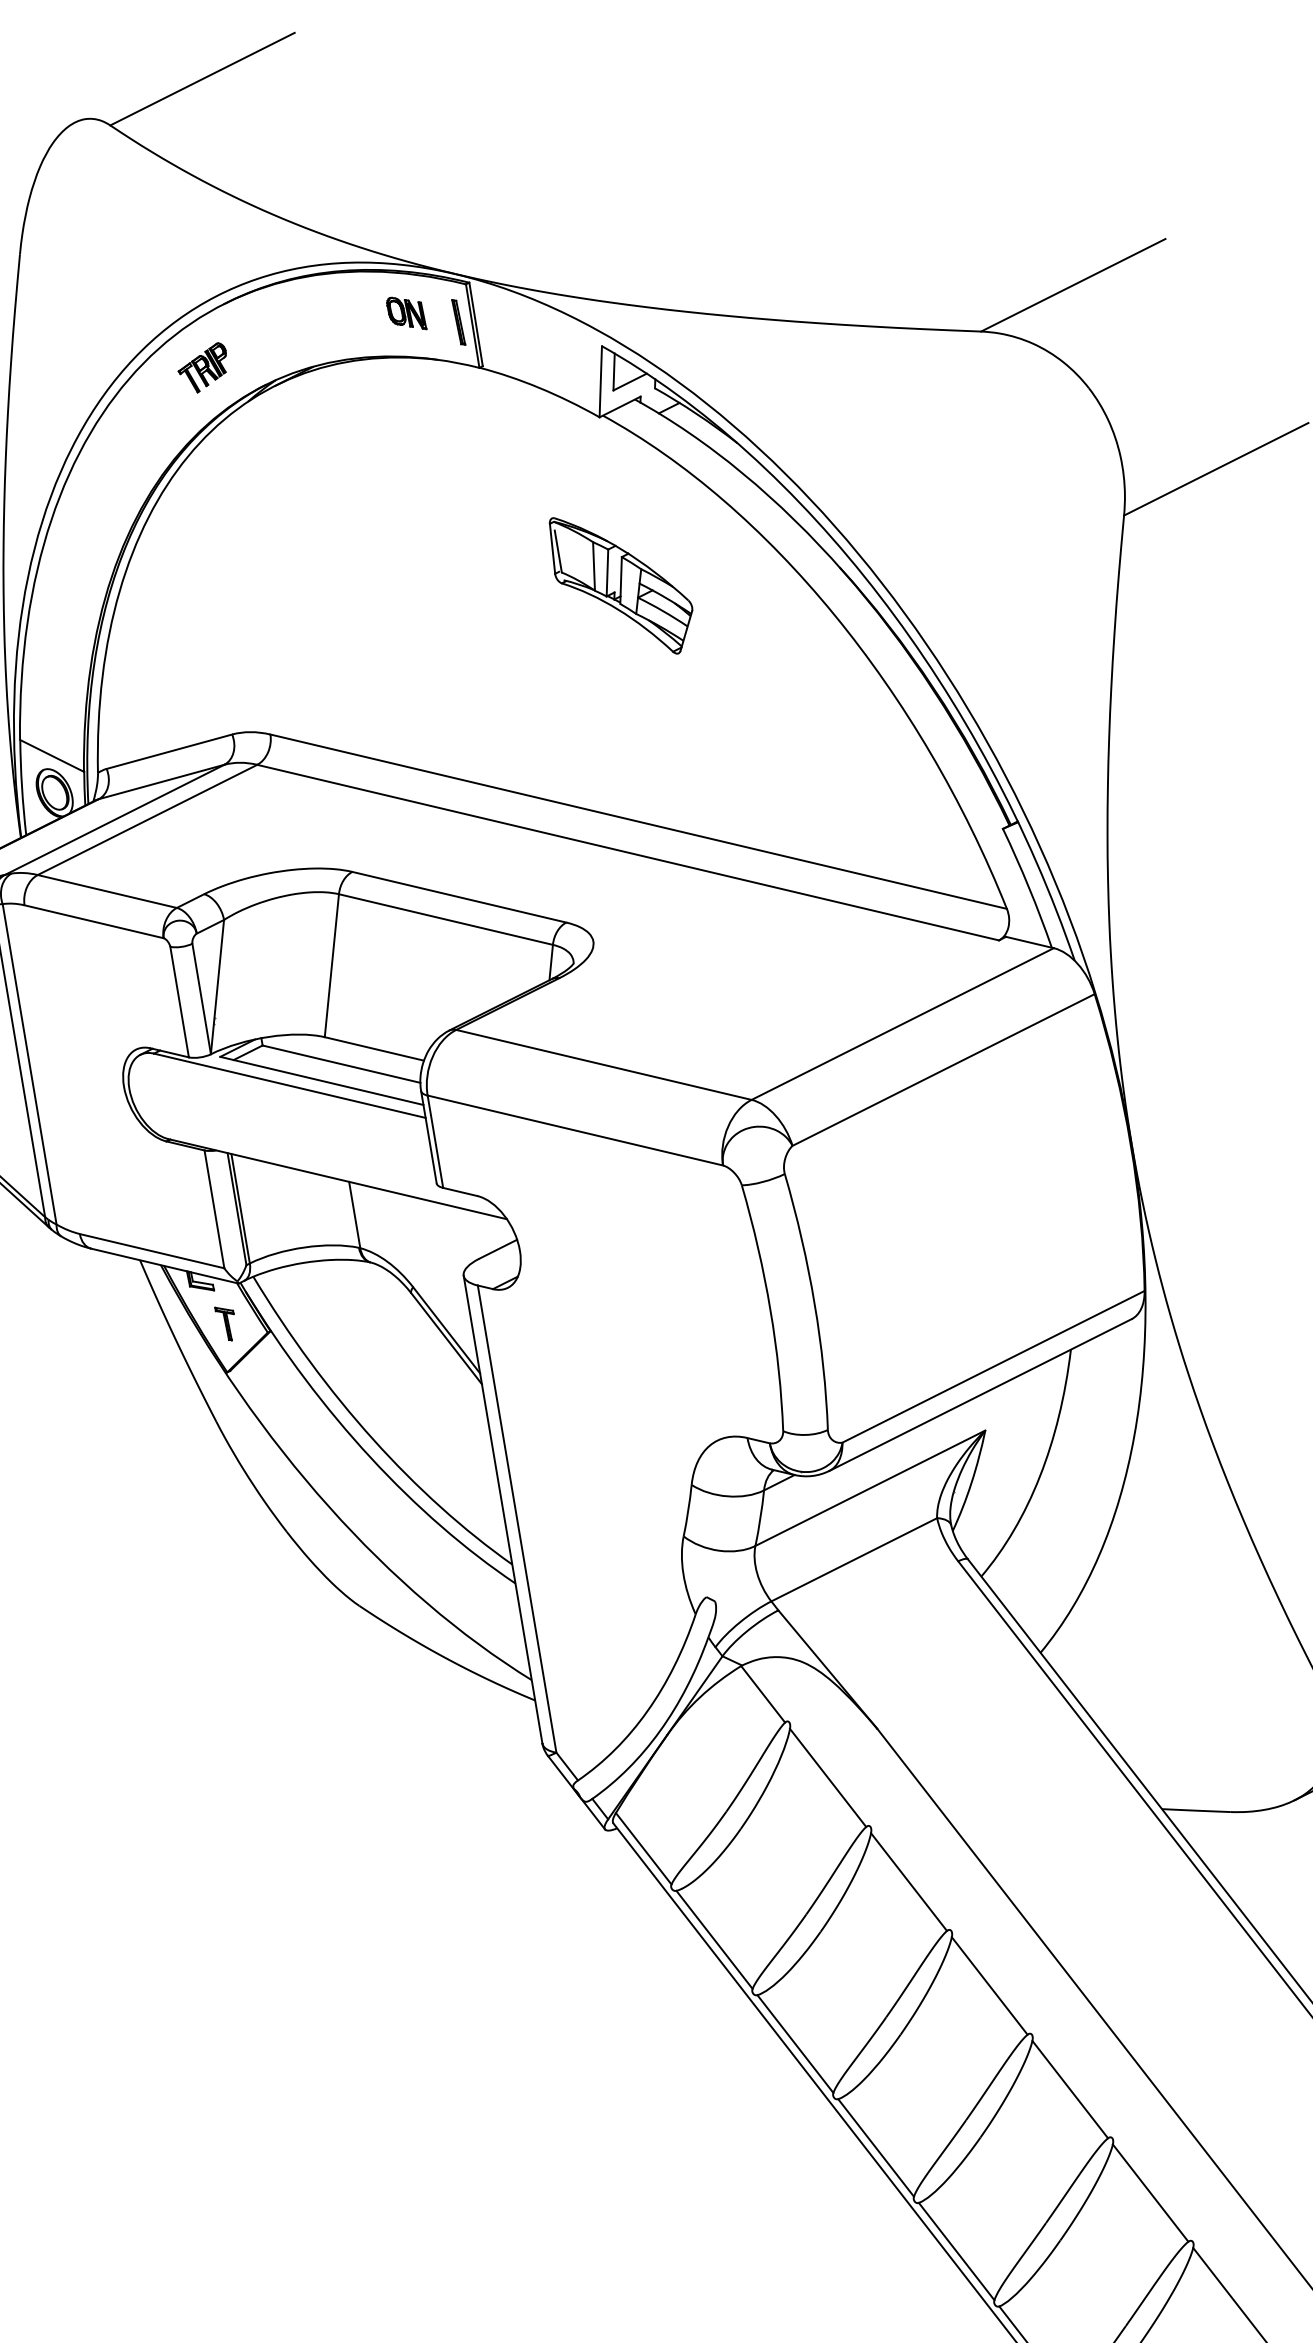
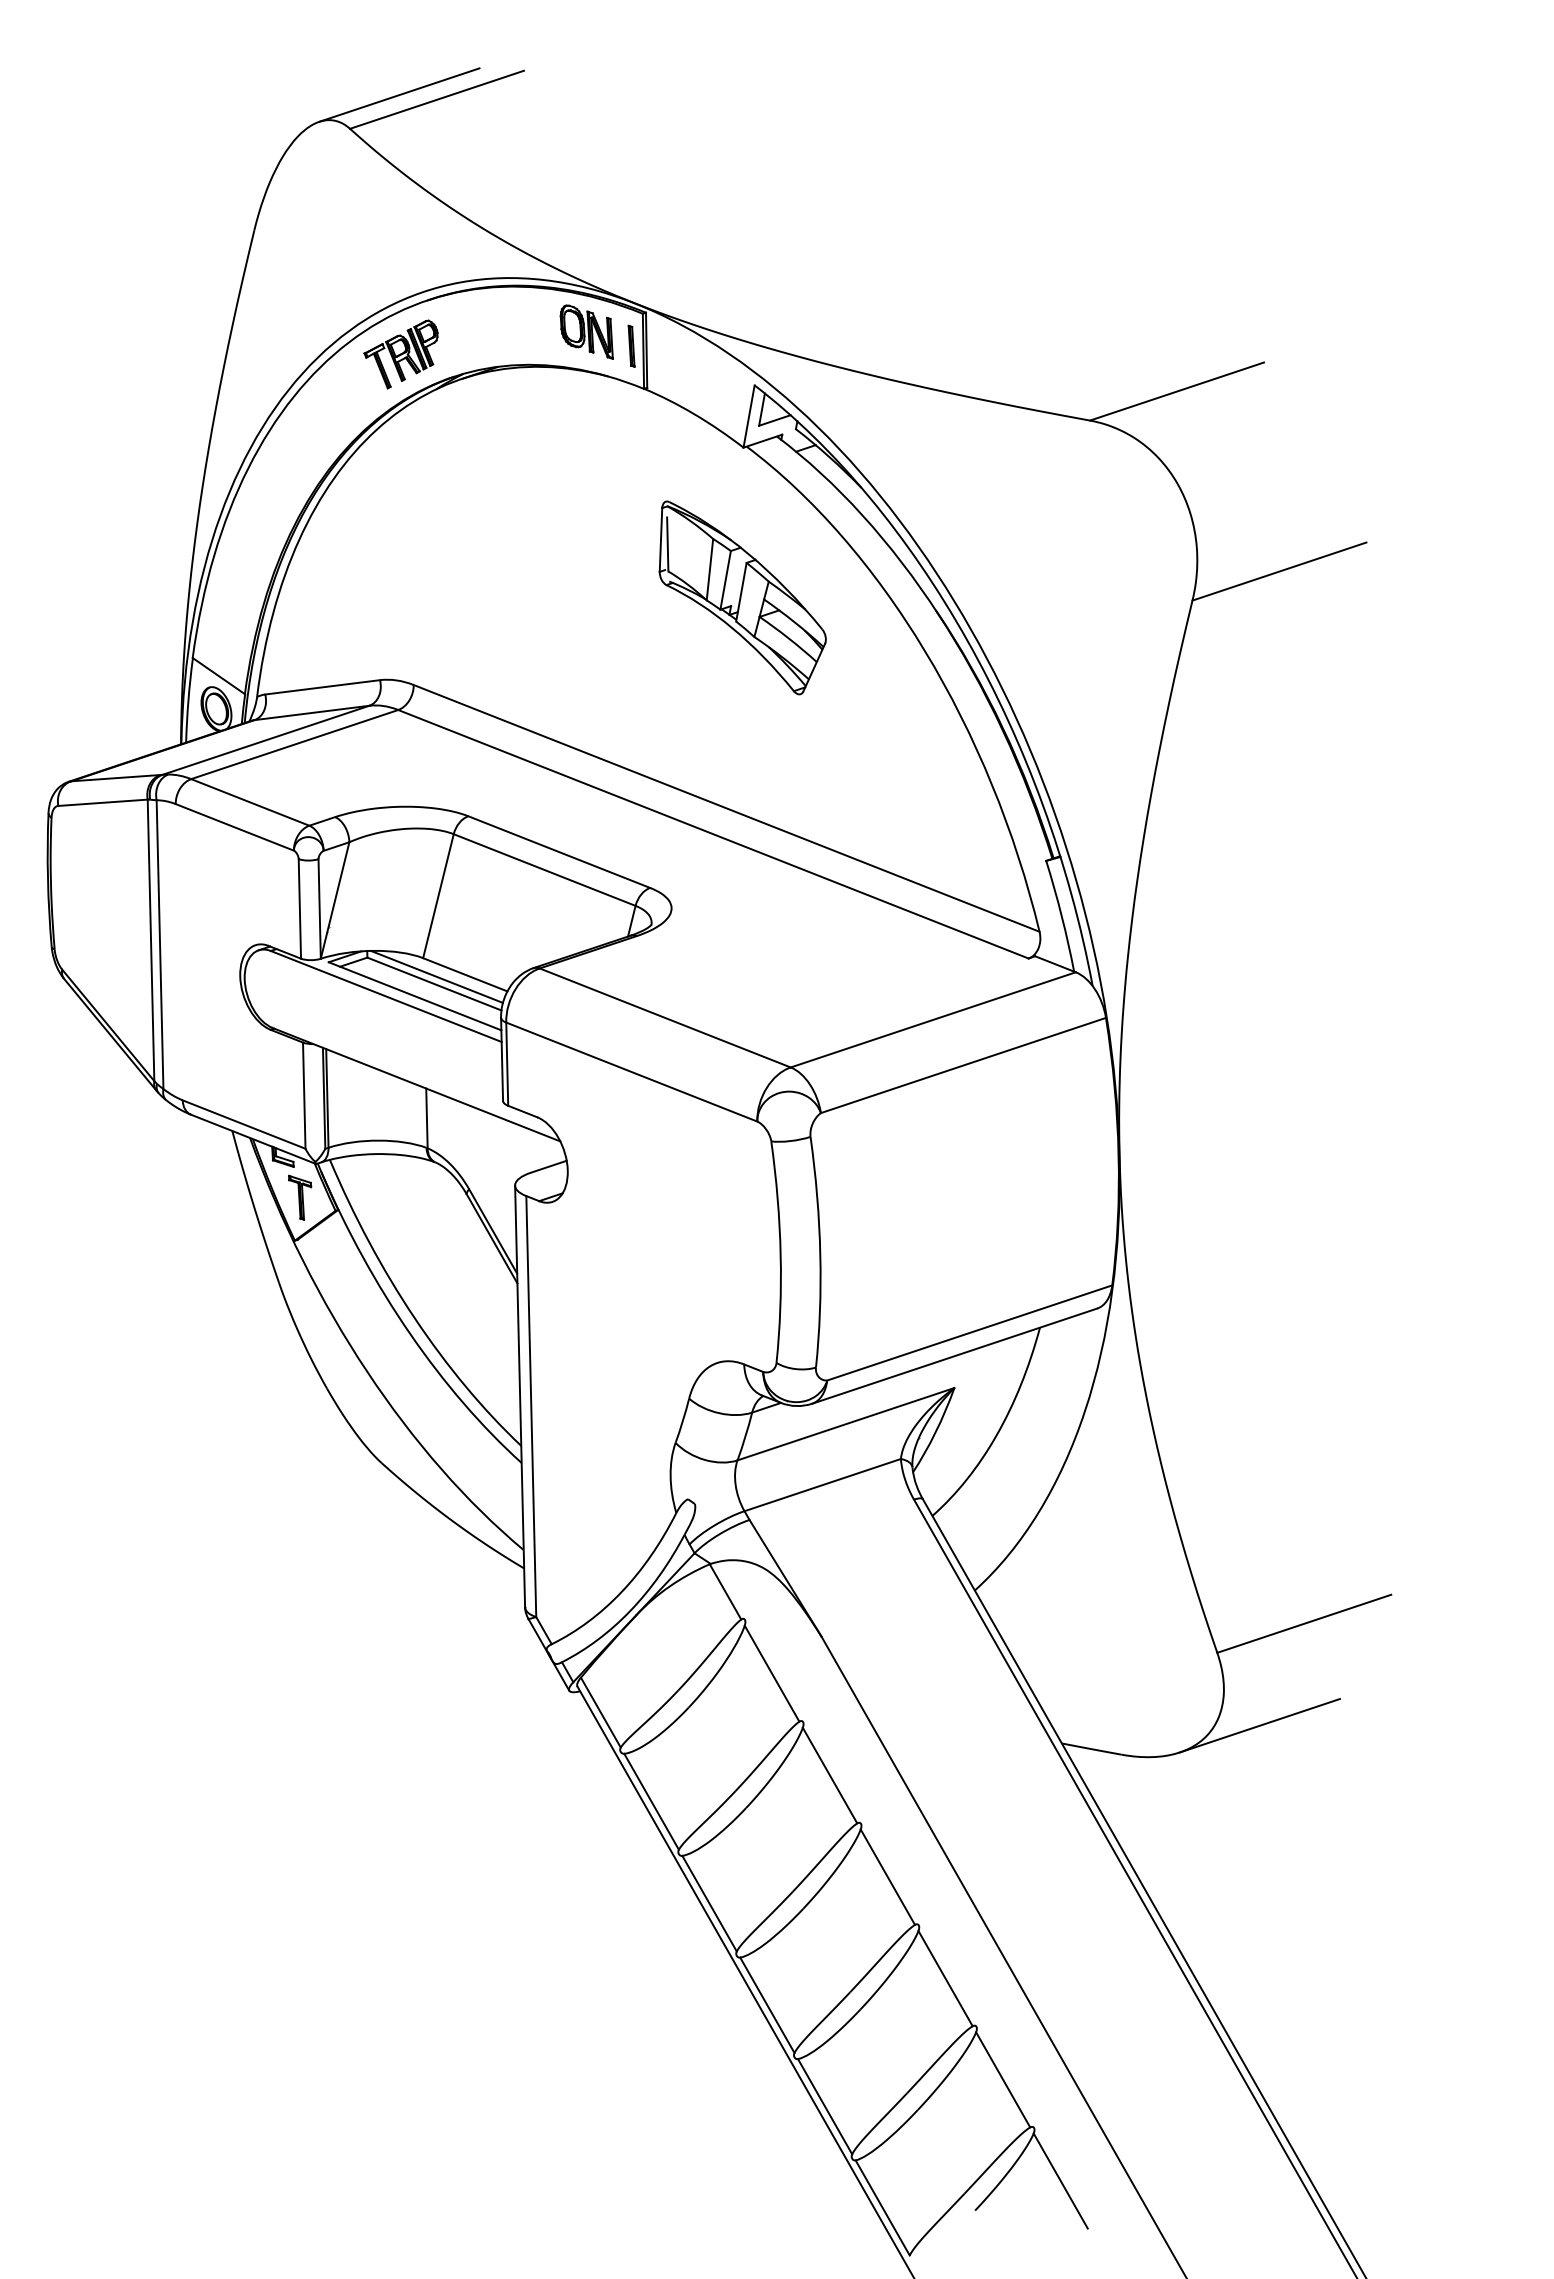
line: (159, 79) -> (399, 94), added
part: (406, 313) -> (586, 331), size x1.67
part: (202, 368) -> (400, 354), size x1.67
part: (622, 584) -> (742, 597), size x1.43
line: (342, 1055) -> (436, 976), added
part: (226, 1323) -> (300, 1197), size x1.43

